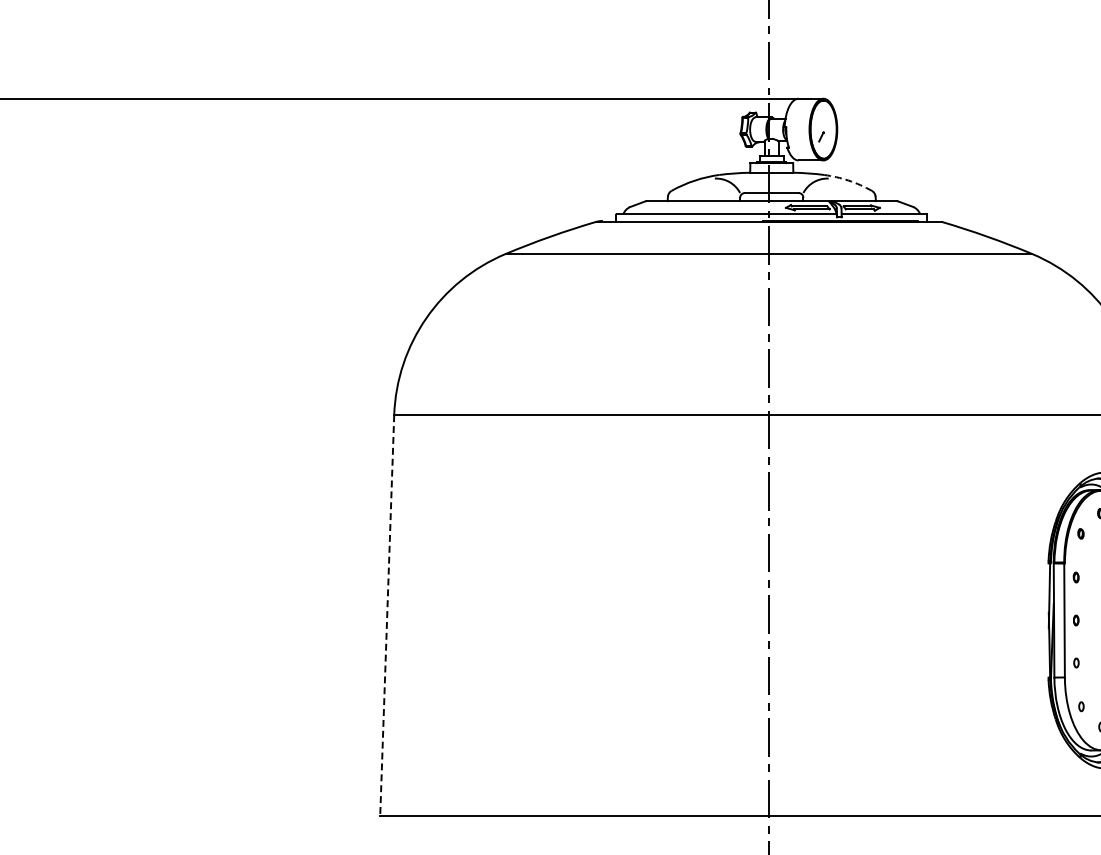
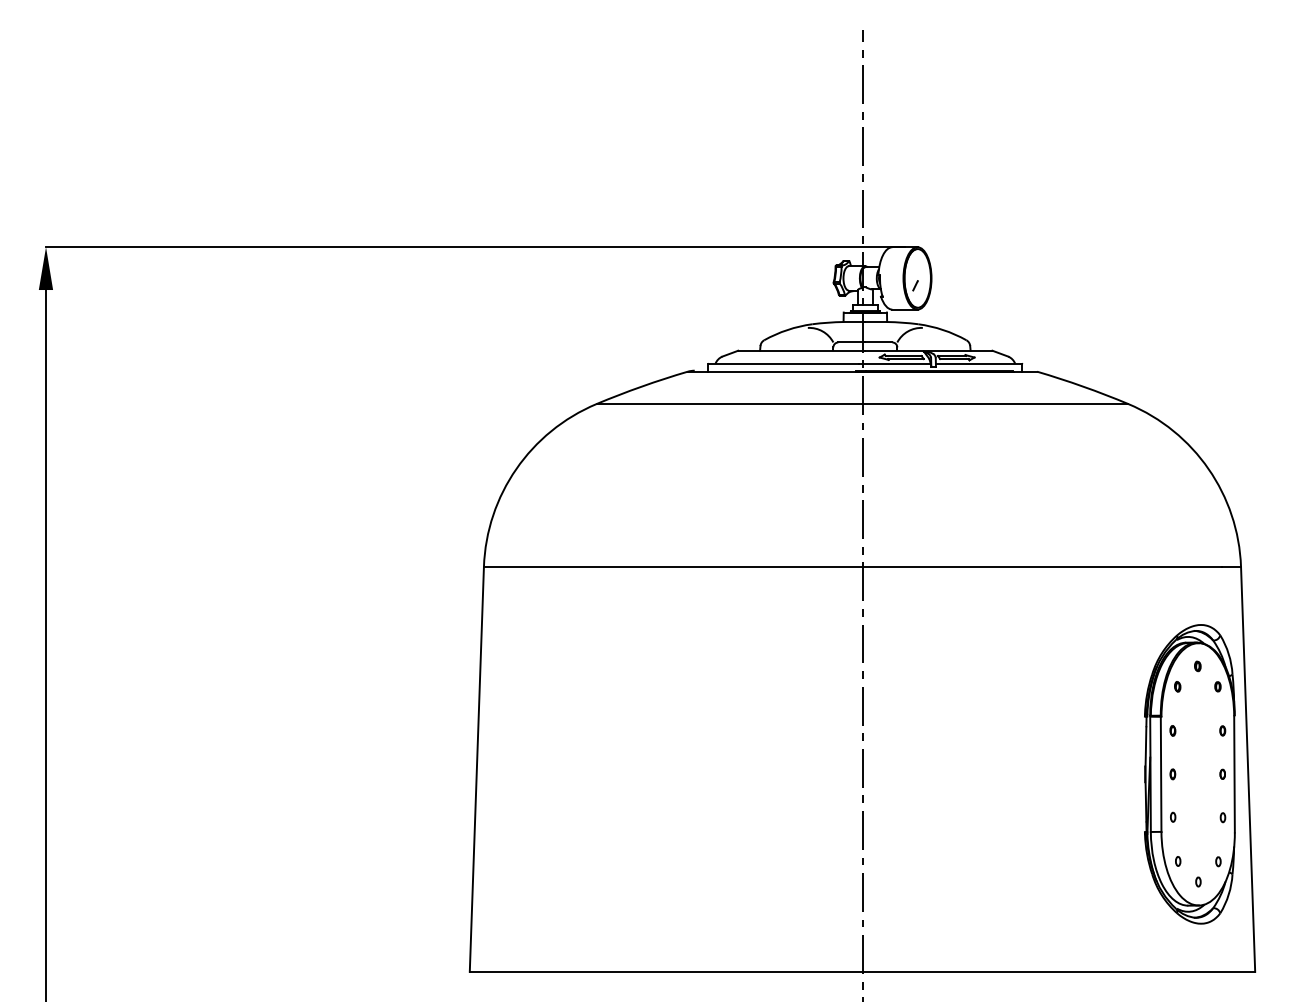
arc: (849, 181) -> (943, 330), dashed -> solid
line: (386, 615) -> (476, 769), dashed -> solid

